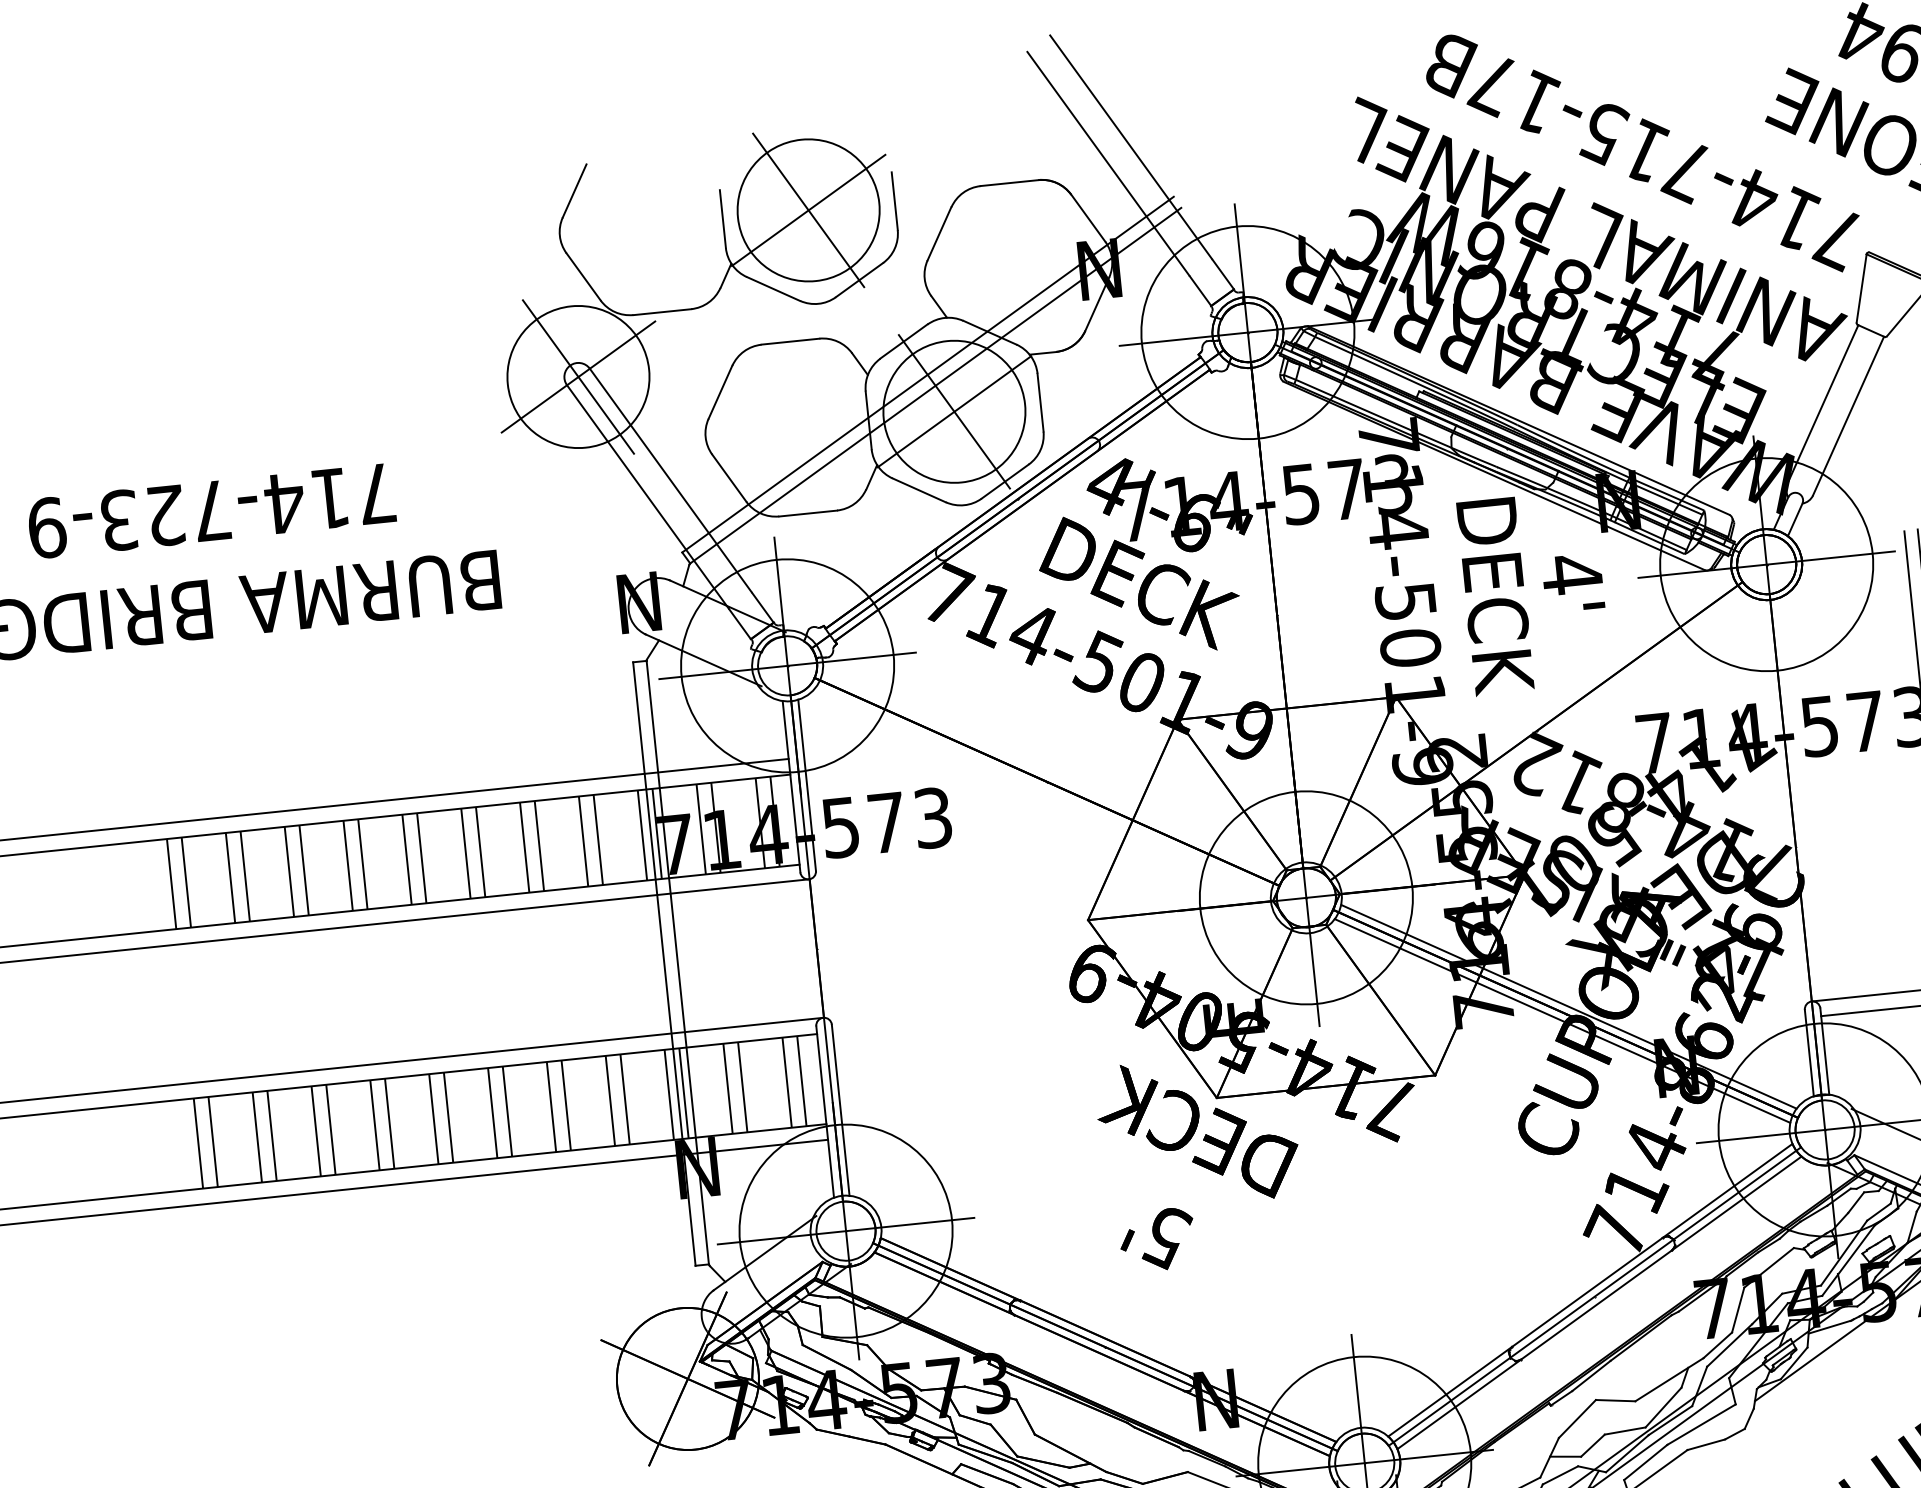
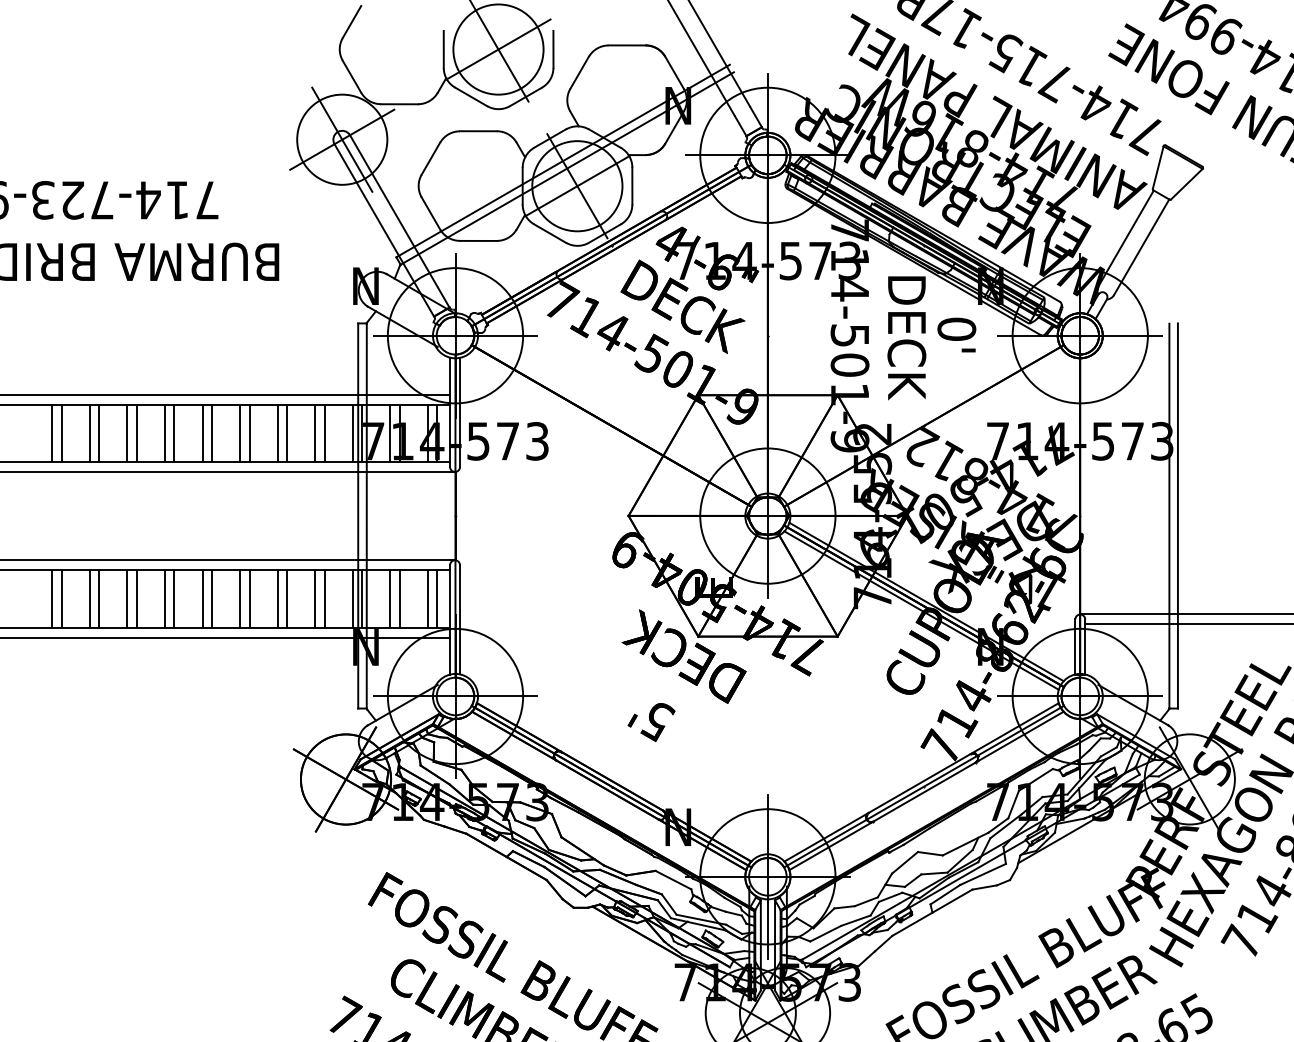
text: (1571, 573) -> (956, 328), 4' -> 0'

